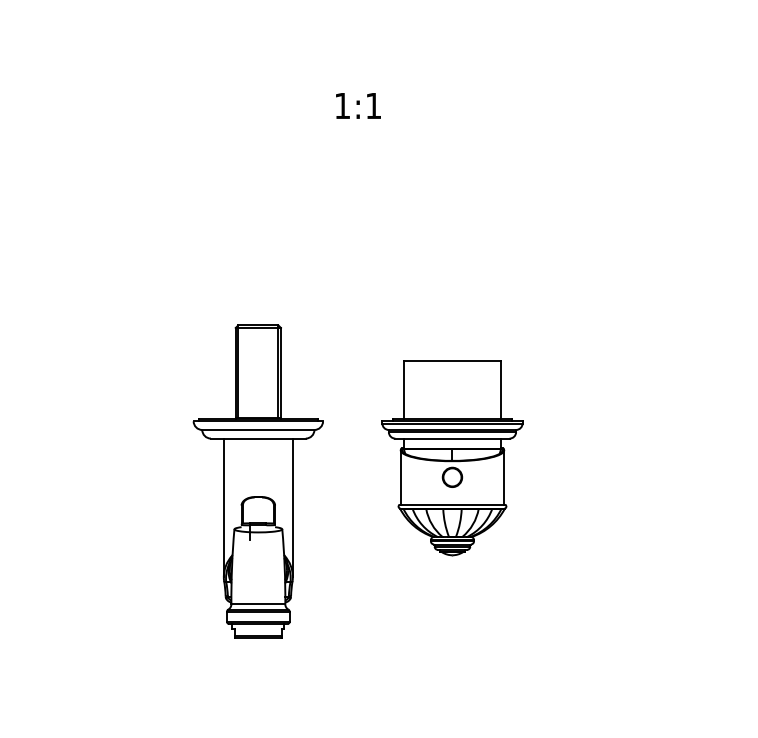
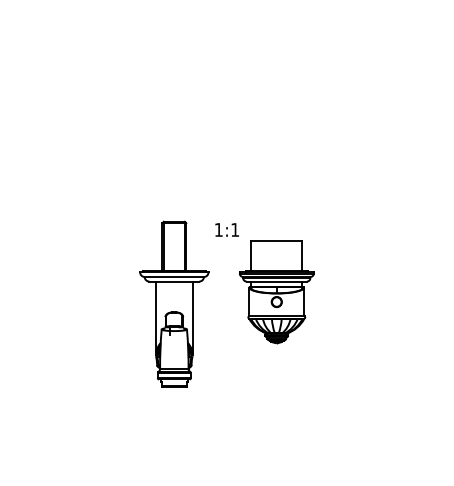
text: (357, 105) -> (226, 229), moved

